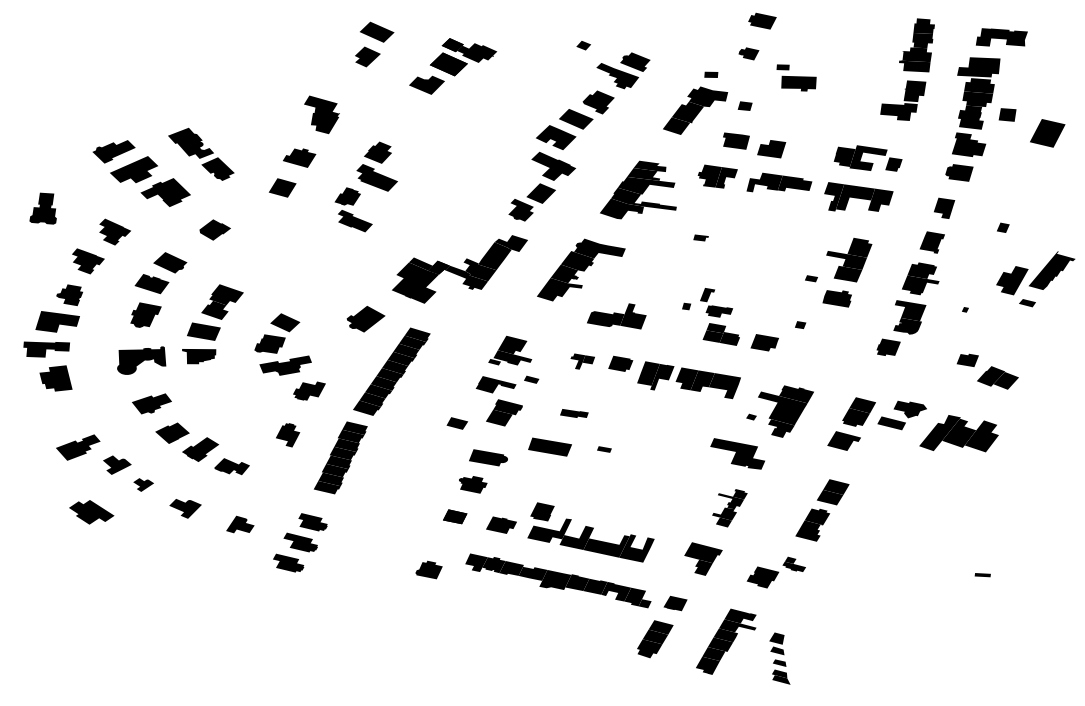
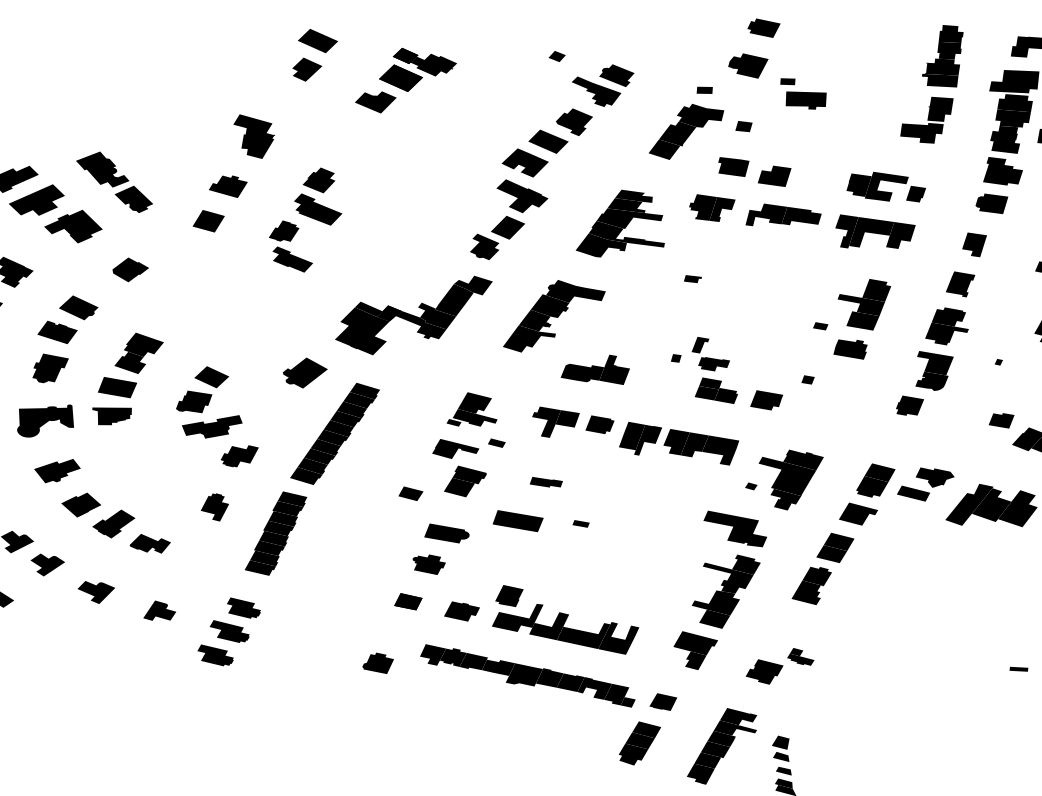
part: (748, 53) -> (747, 65), size x1.67
part: (582, 361) -> (555, 422), size x1.67
part: (143, 484) -> (47, 564), size x1.43
part: (729, 508) -> (725, 592), size x1.67
part: (822, 510) -> (823, 569), moved

